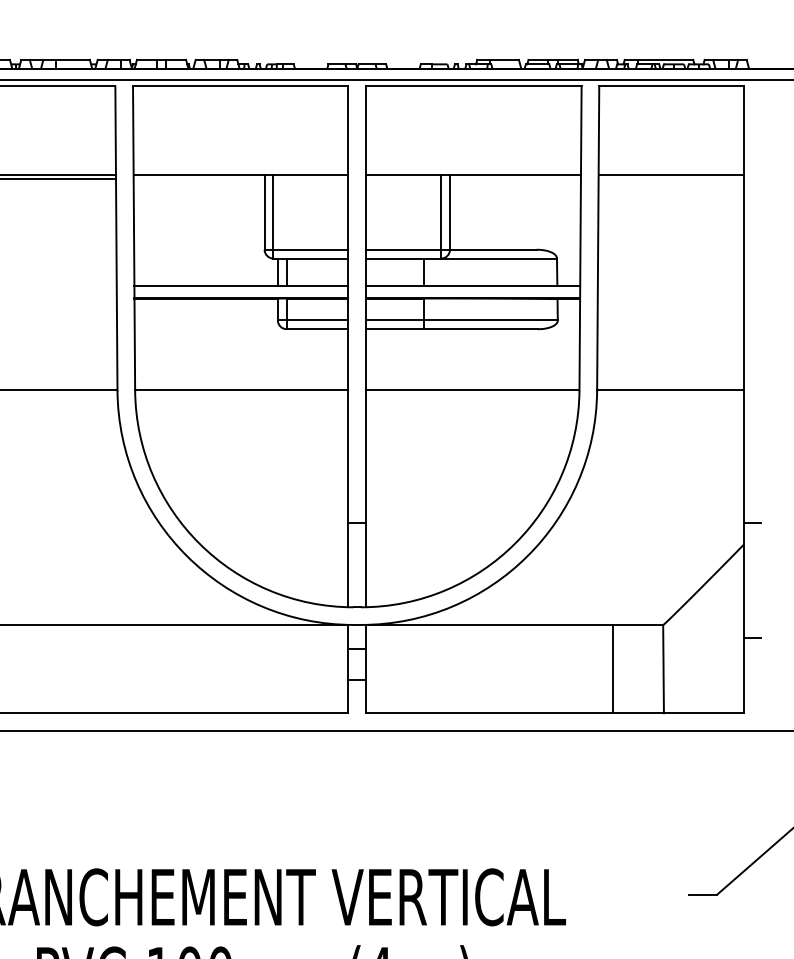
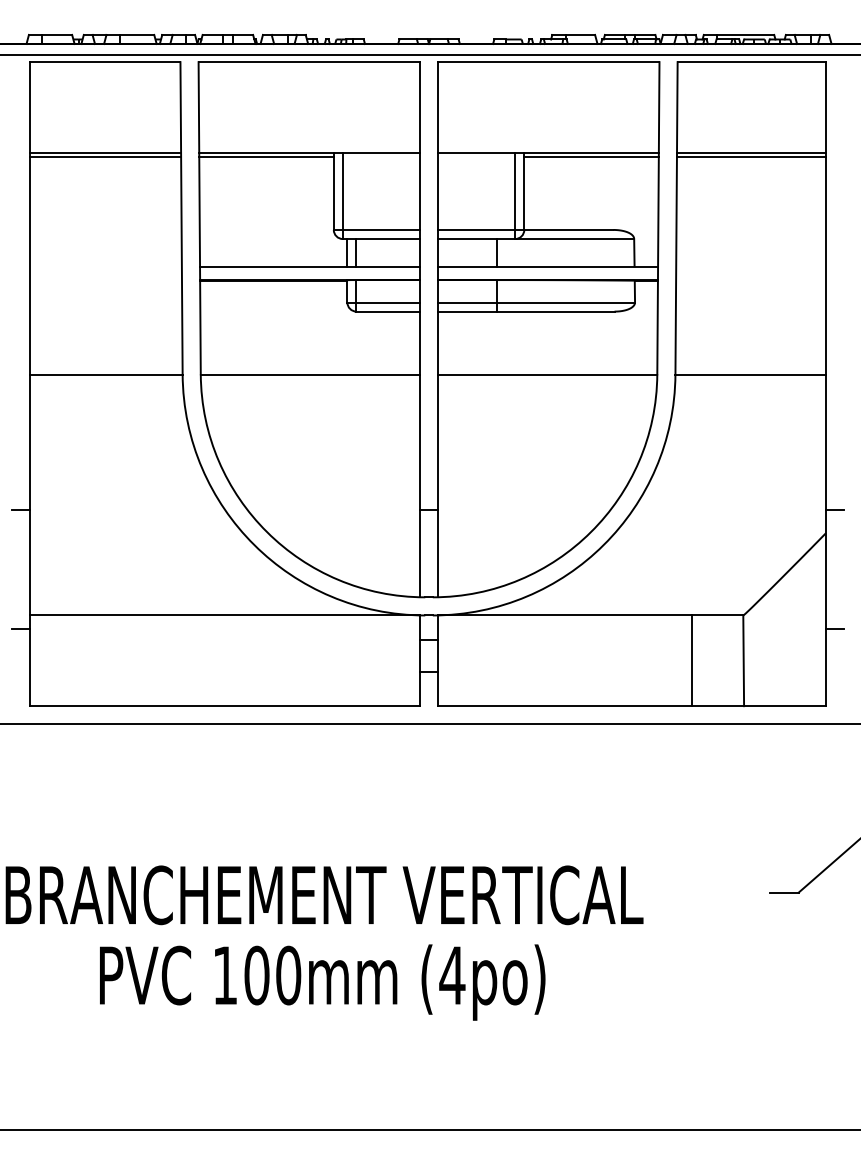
line: (199, 179) -> (266, 157), added
line: (515, 179) -> (591, 157), added
line: (670, 179) -> (750, 157), added

